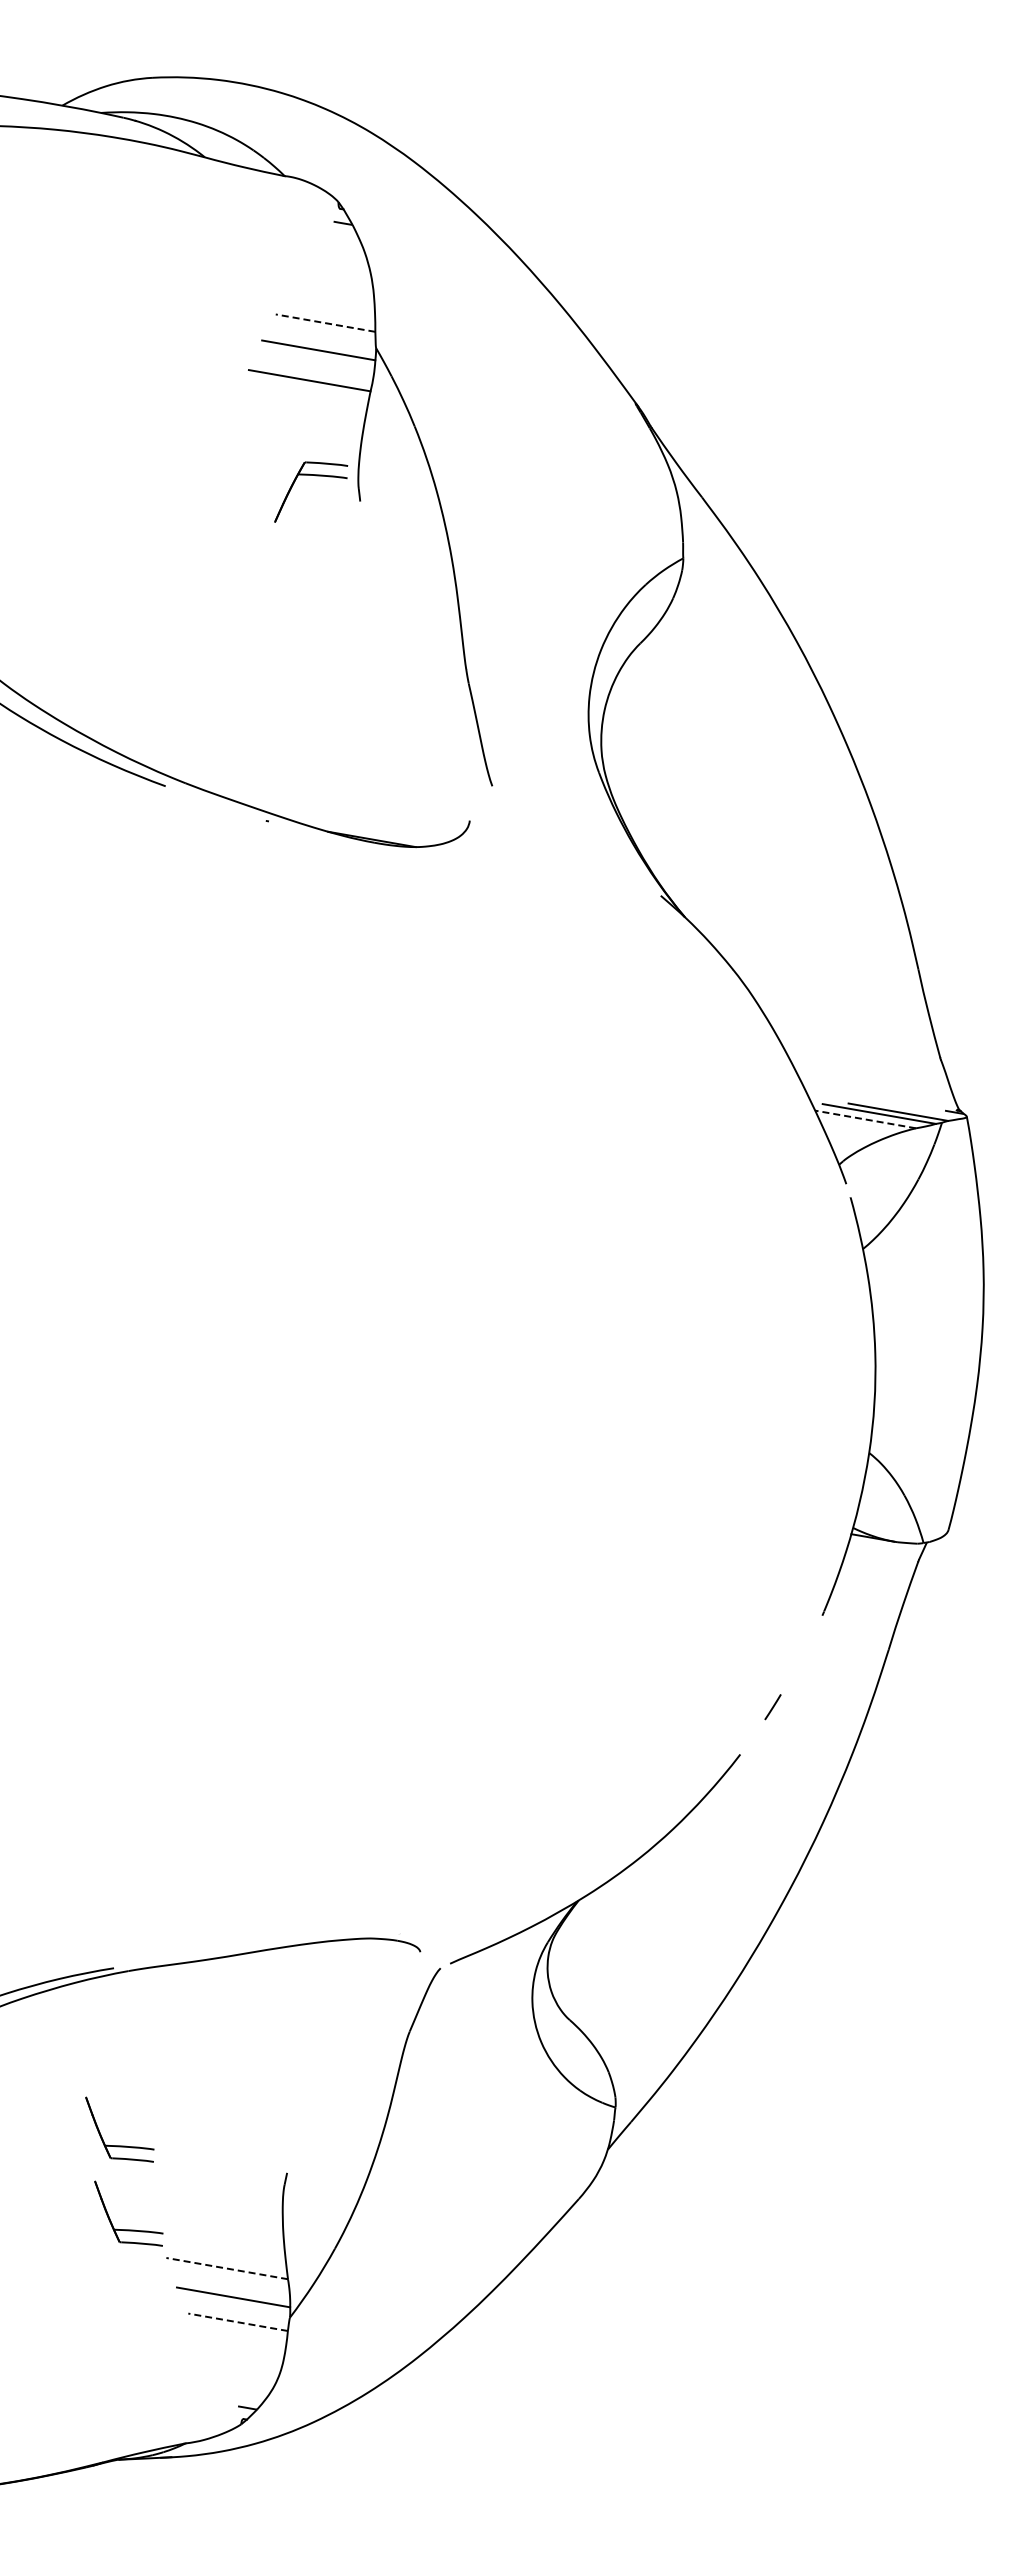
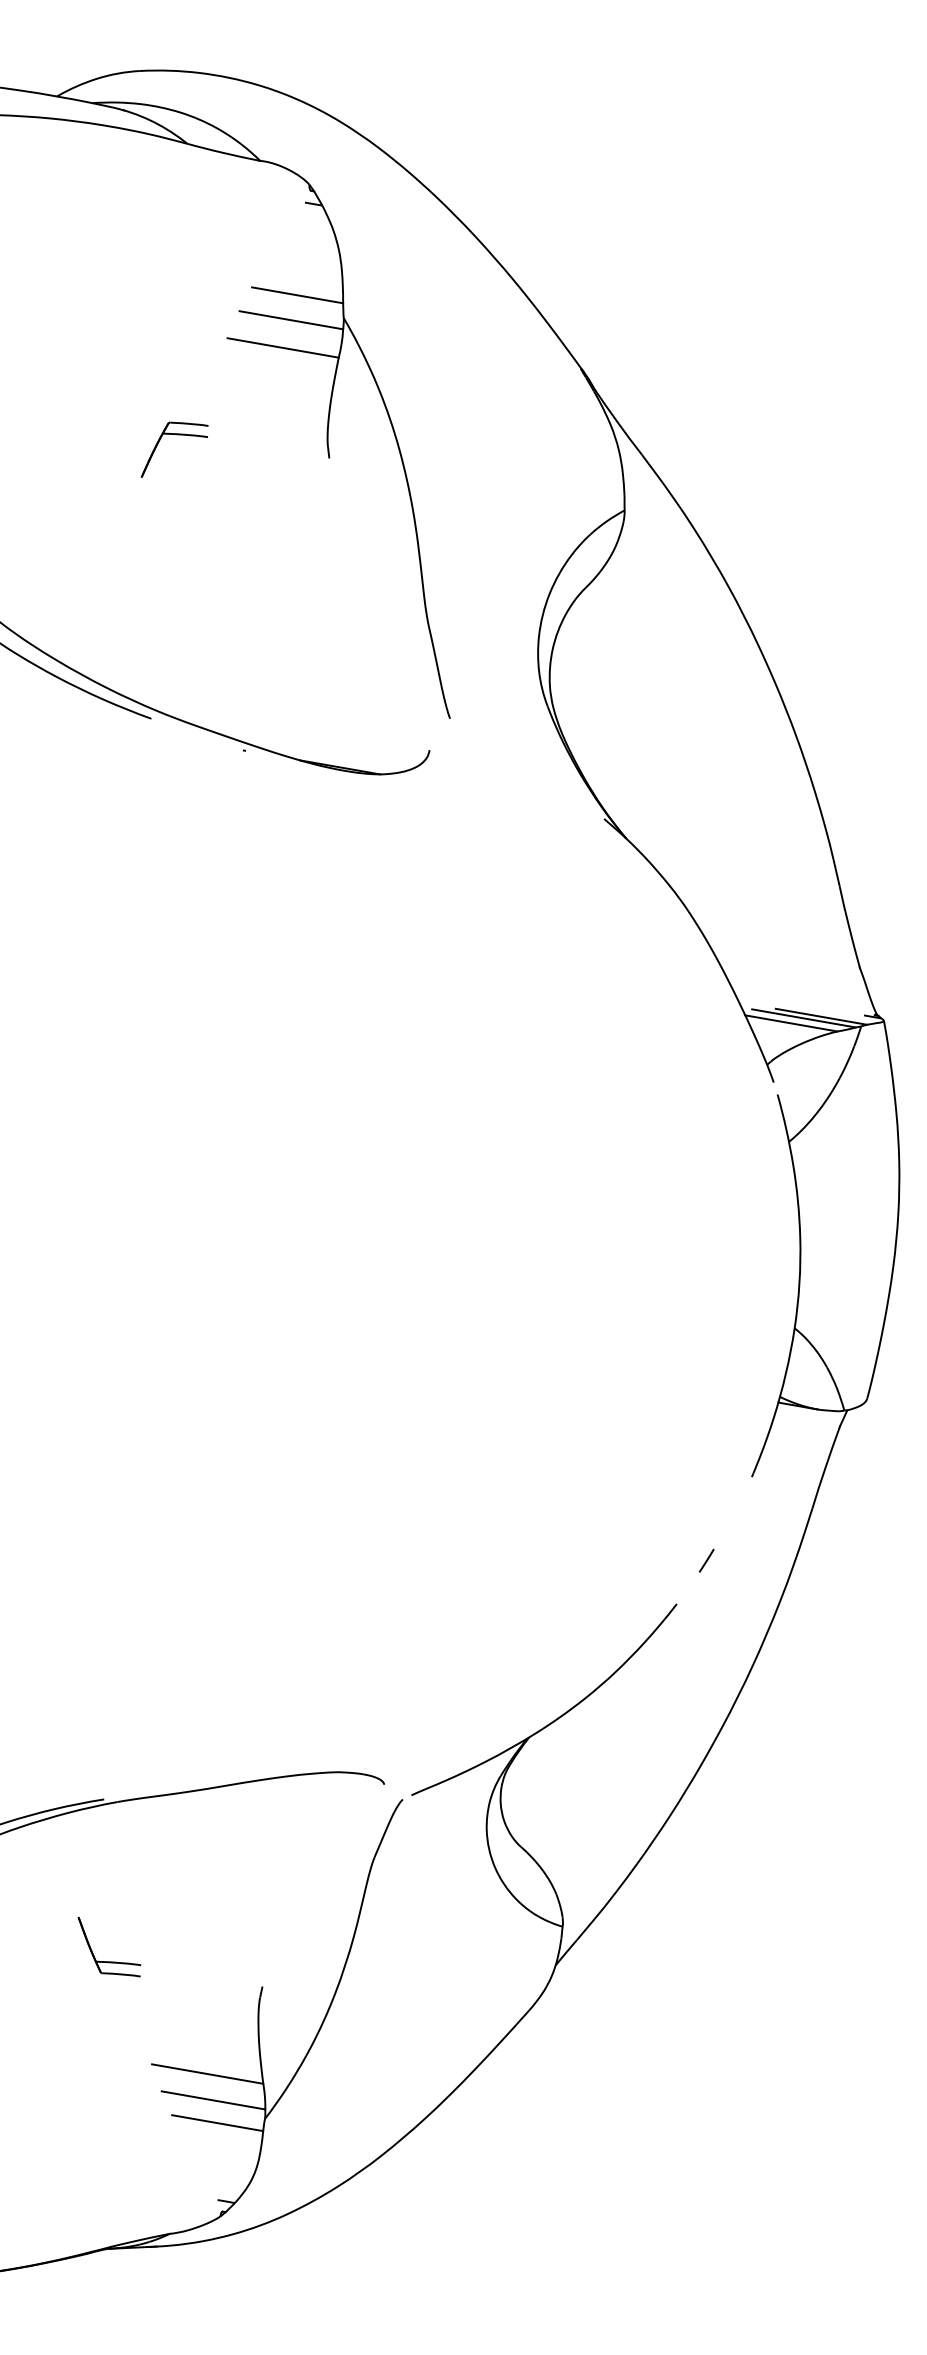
line: (325, 323) -> (297, 295), dashed -> solid
part: (315, 476) -> (178, 435), moved
line: (865, 1119) -> (791, 1023), dashed -> solid
part: (128, 2229) -> (117, 2038), removed
line: (227, 2268) -> (207, 2073), dashed -> solid
line: (238, 2322) -> (218, 2123), dashed -> solid

